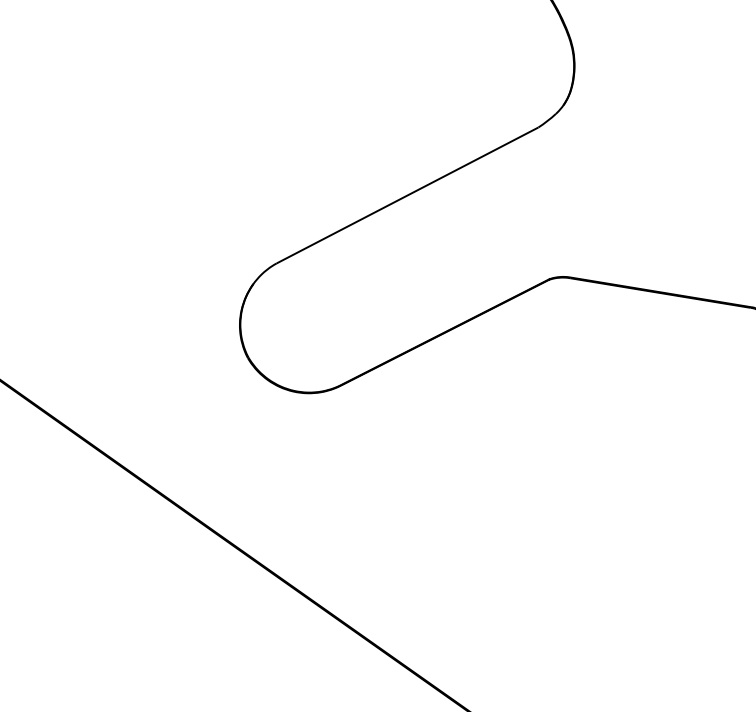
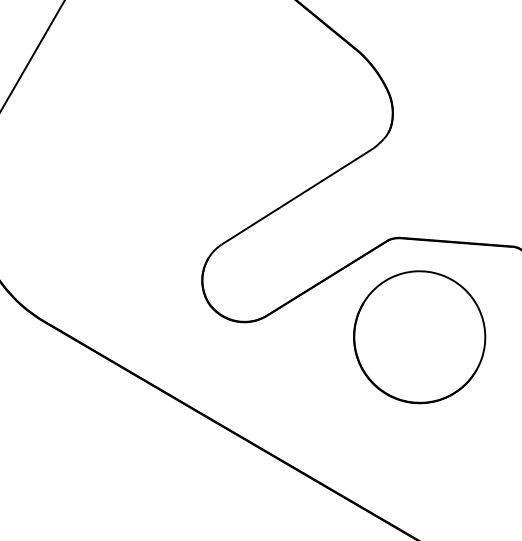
part: (586, 442) -> (419, 337), added

